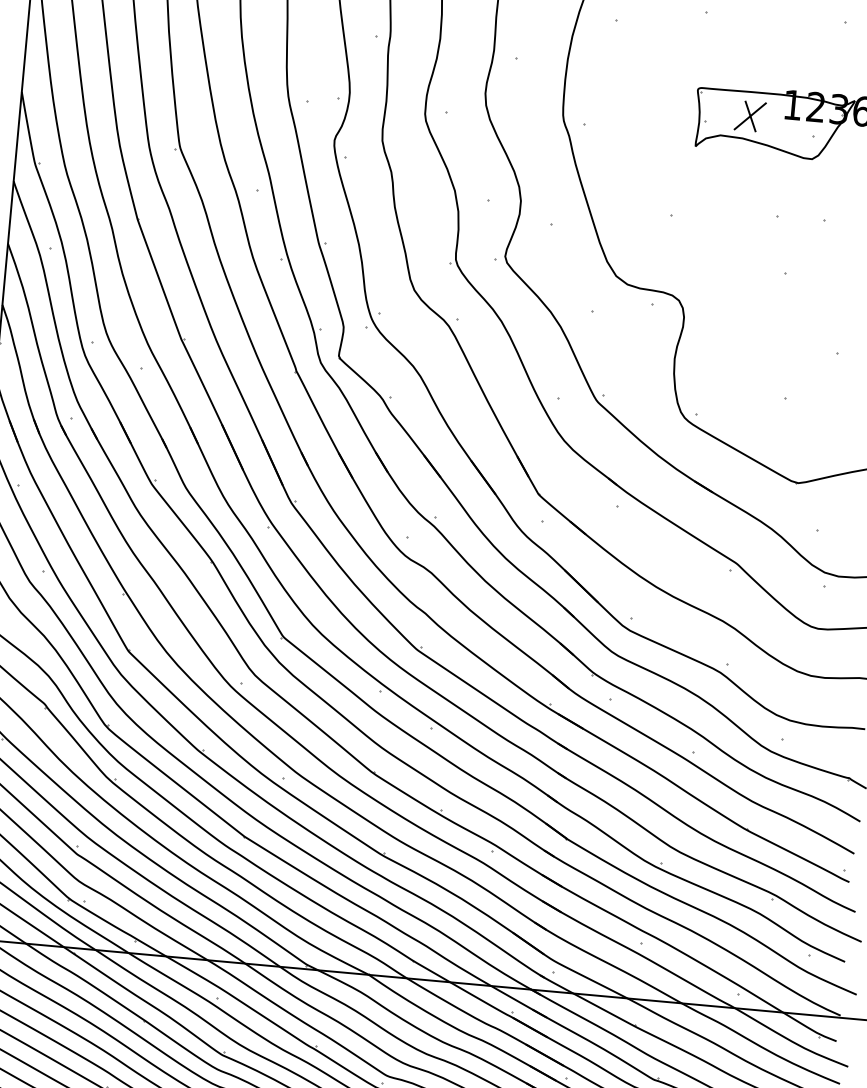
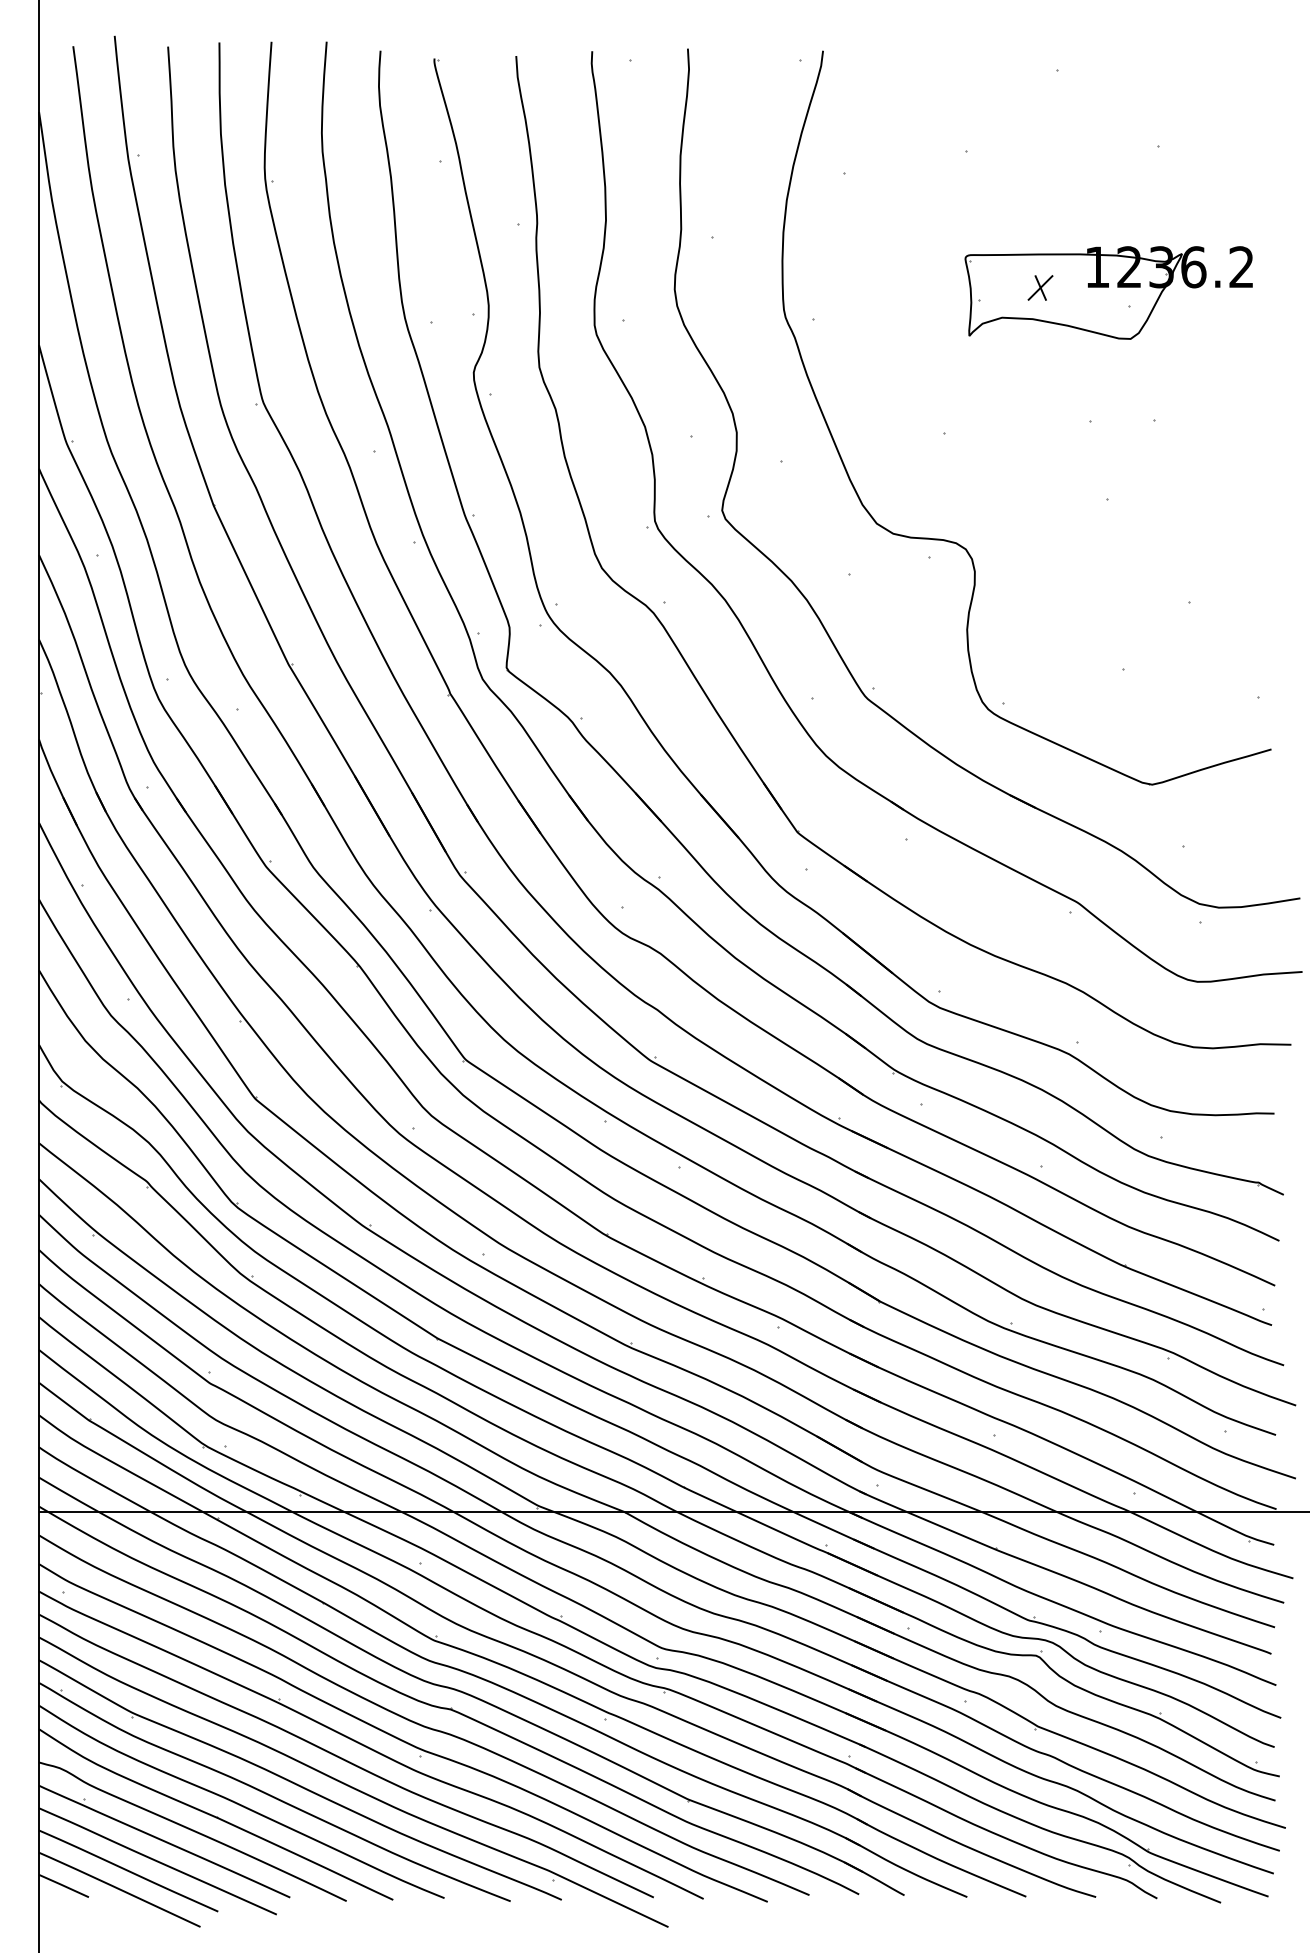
part: (750, 116) -> (1040, 287), size x0.6

